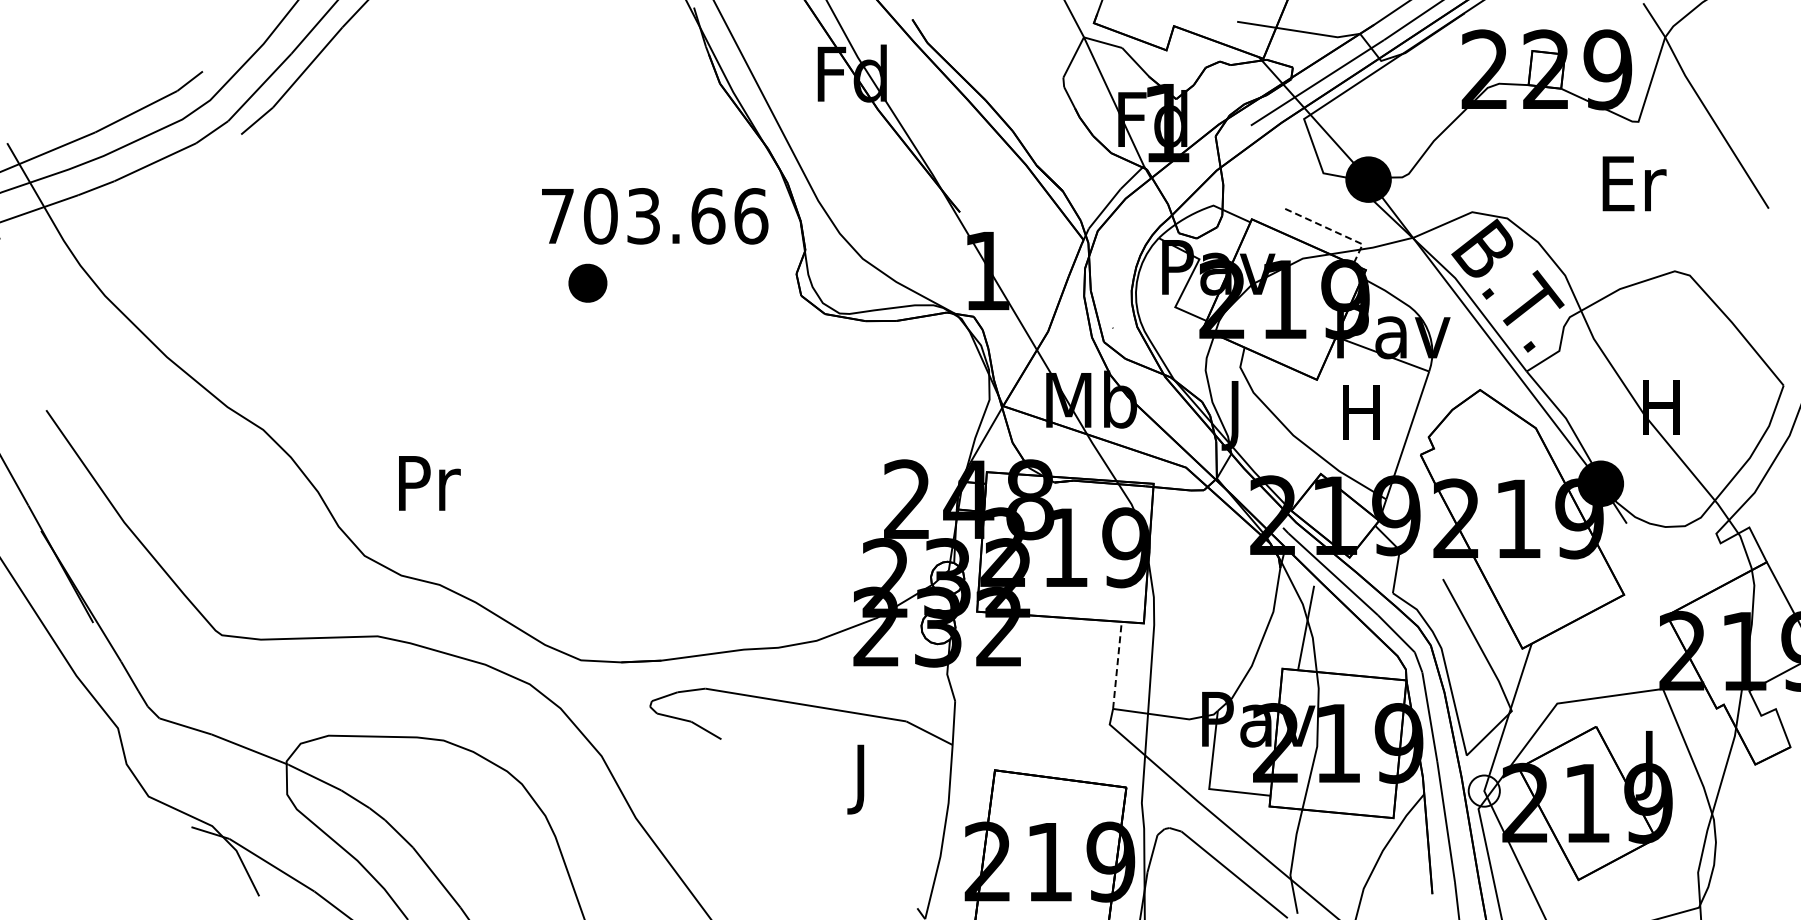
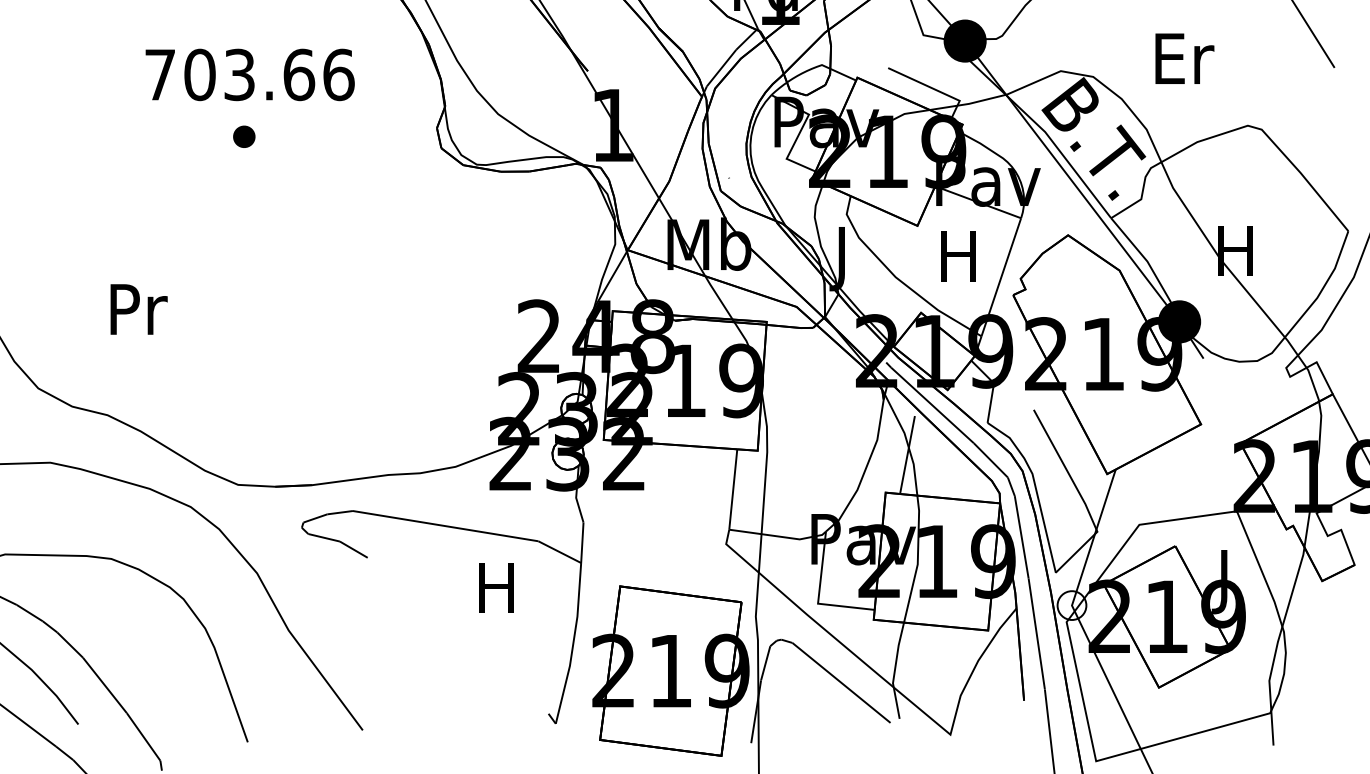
text: (1634, 183) -> (1184, 58), moved
text: (655, 216) -> (250, 75), moved
line: (1334, 231) -> (933, 88), dashed -> solid
part: (587, 283) -> (244, 136), size x0.62
text: (429, 483) -> (138, 309), moved
line: (1117, 665) -> (733, 489), dashed -> solid
text: (860, 779) -> (496, 594), J -> H

